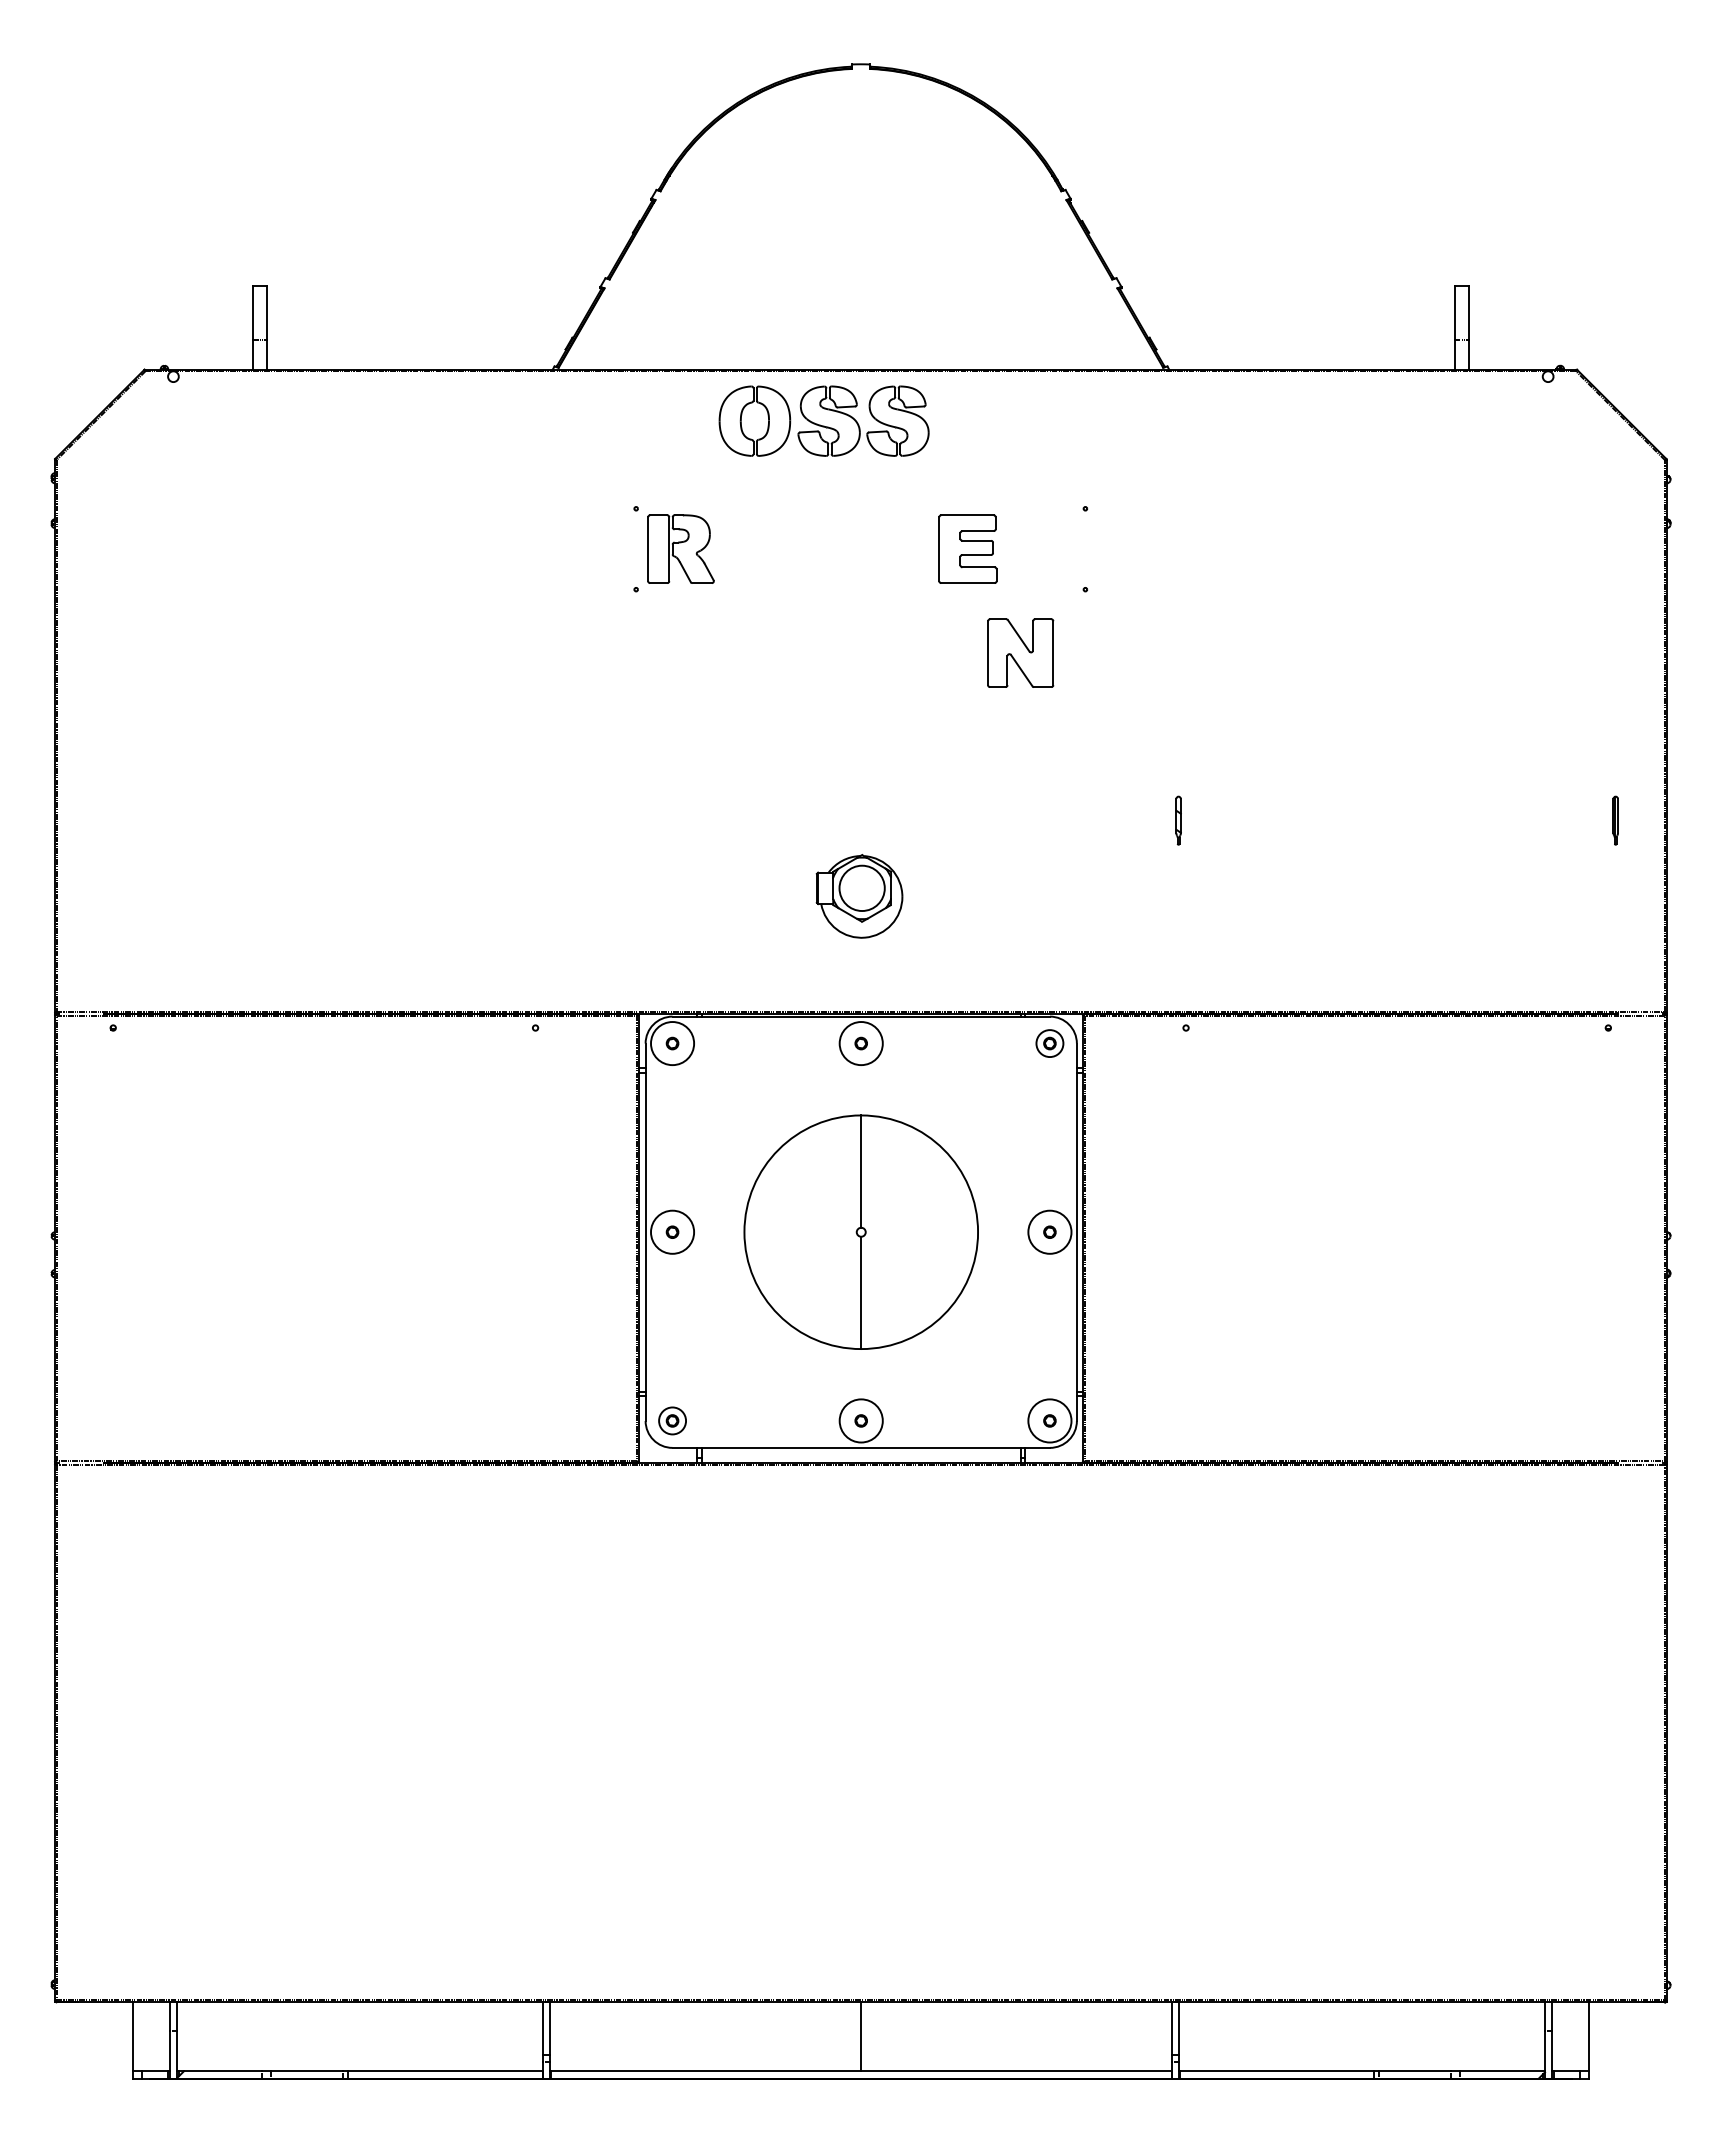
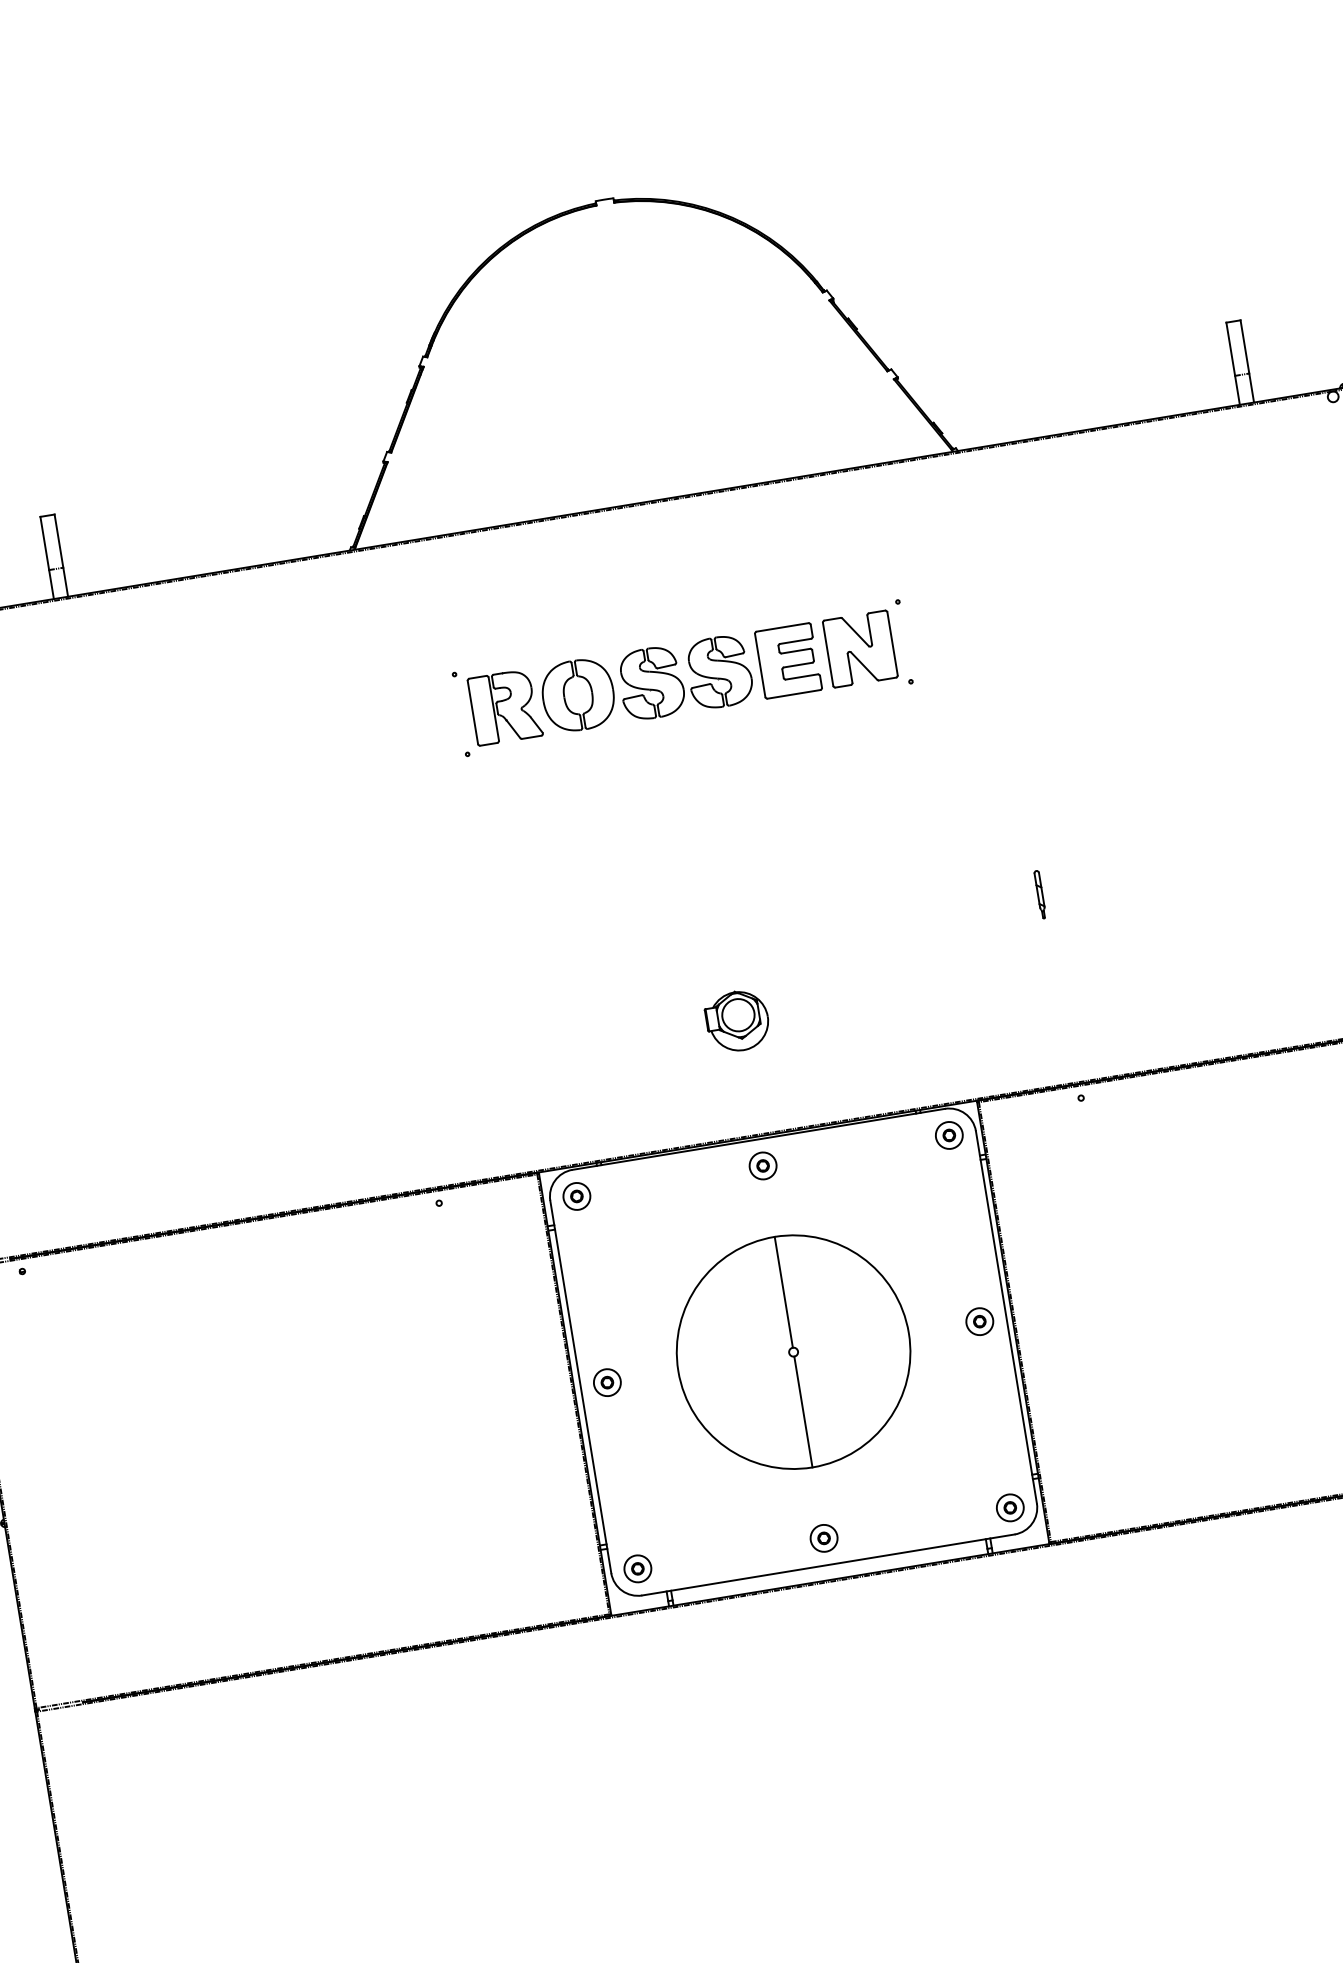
part: (823, 420) -> (645, 683), moved
part: (1020, 652) -> (860, 648), moved
part: (858, 896) -> (736, 1021), size x0.71
circle: (672, 1043) -> (576, 1196), size x0.62
circle: (860, 1043) -> (762, 1166), size x0.62
circle: (672, 1231) -> (607, 1381), size x0.62
circle: (1049, 1231) -> (979, 1320), size x0.62
circle: (860, 1420) -> (823, 1538), size x0.62
circle: (1049, 1420) -> (1009, 1507), size x0.62

